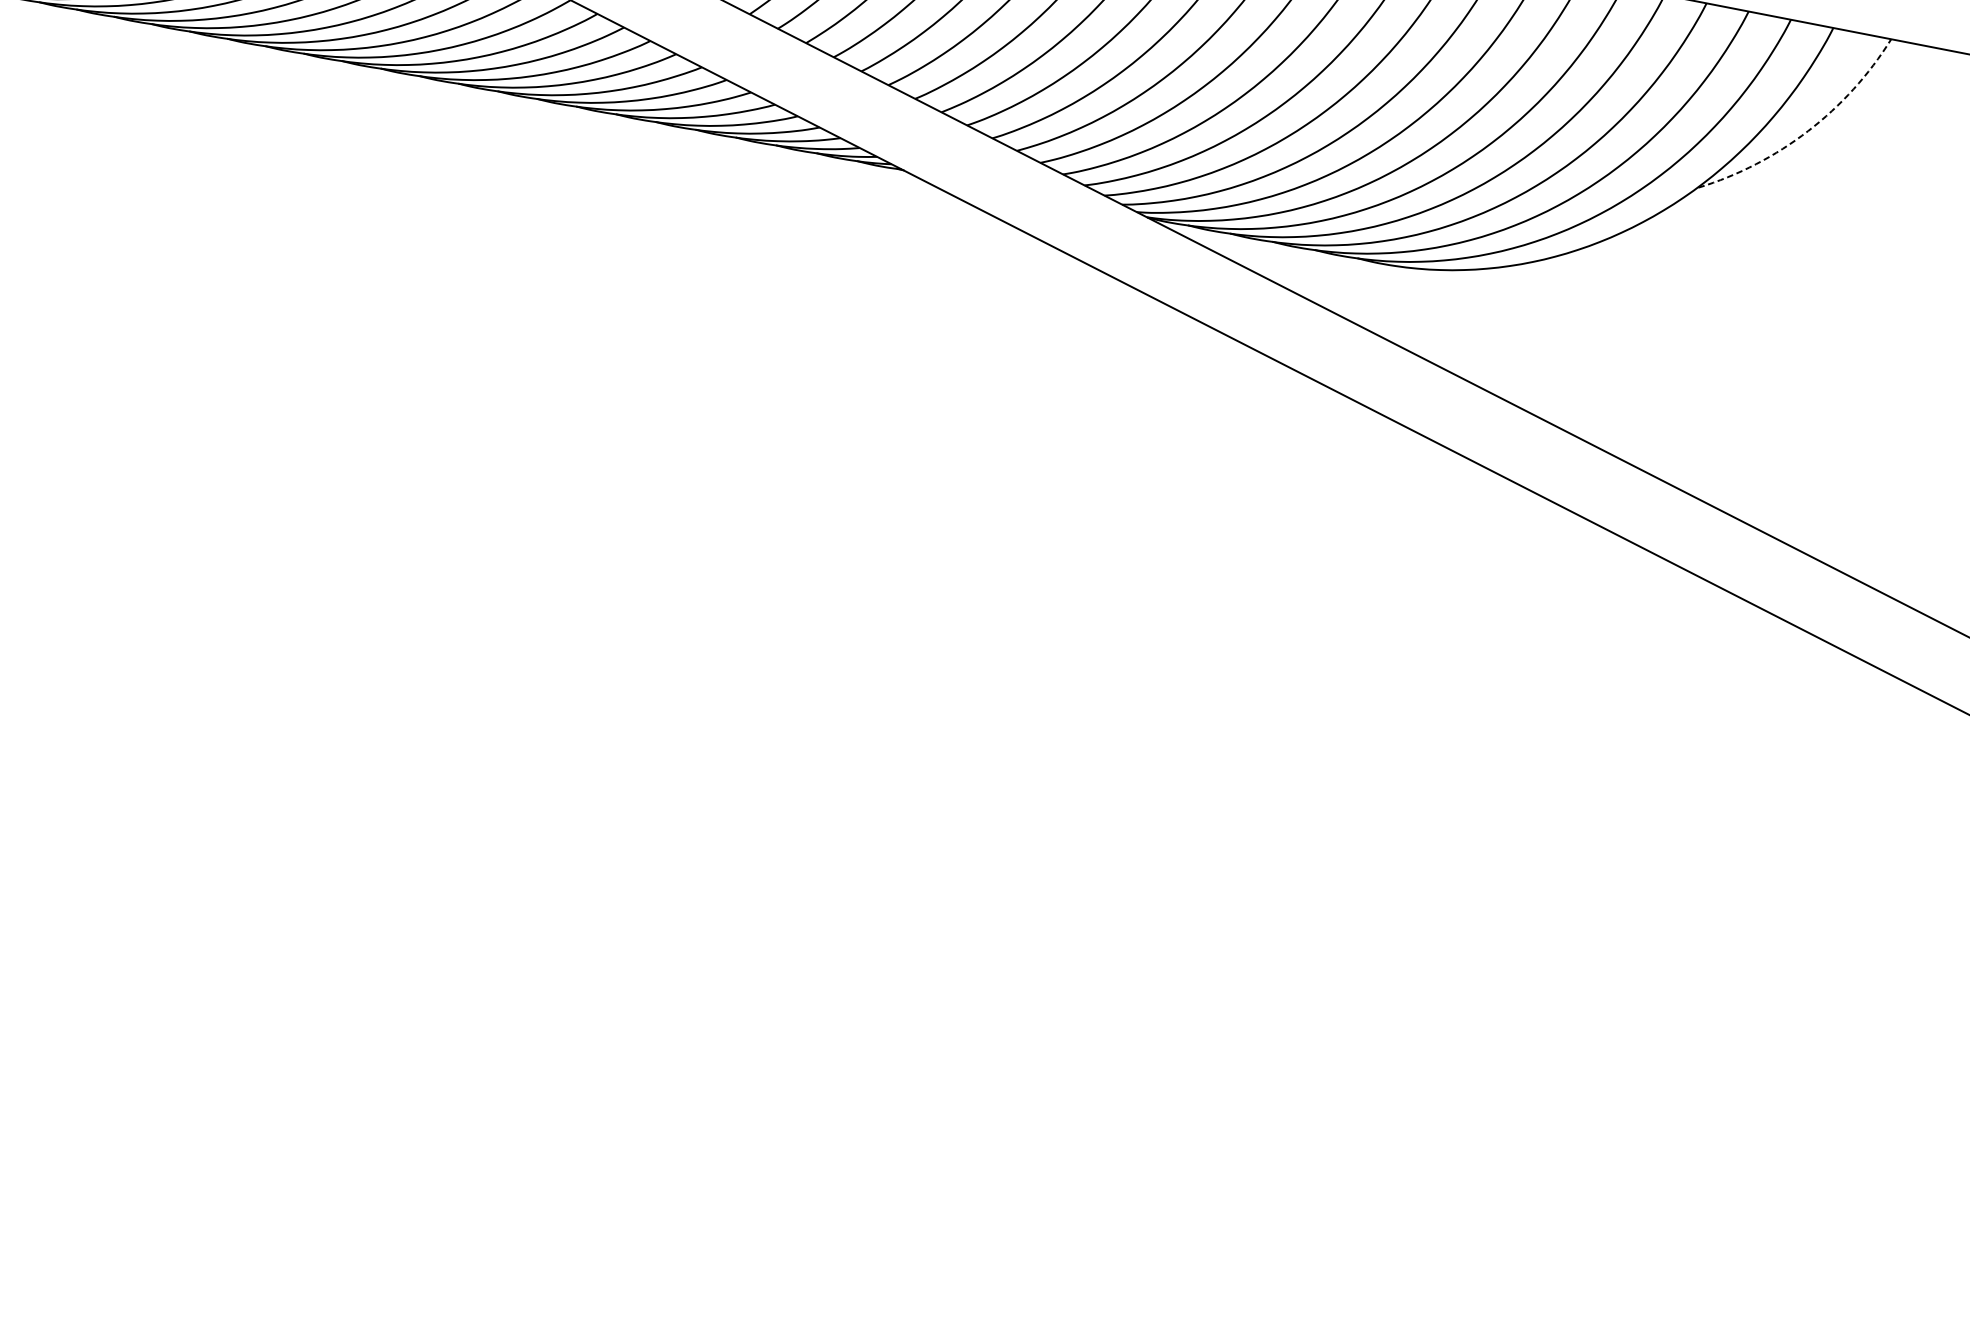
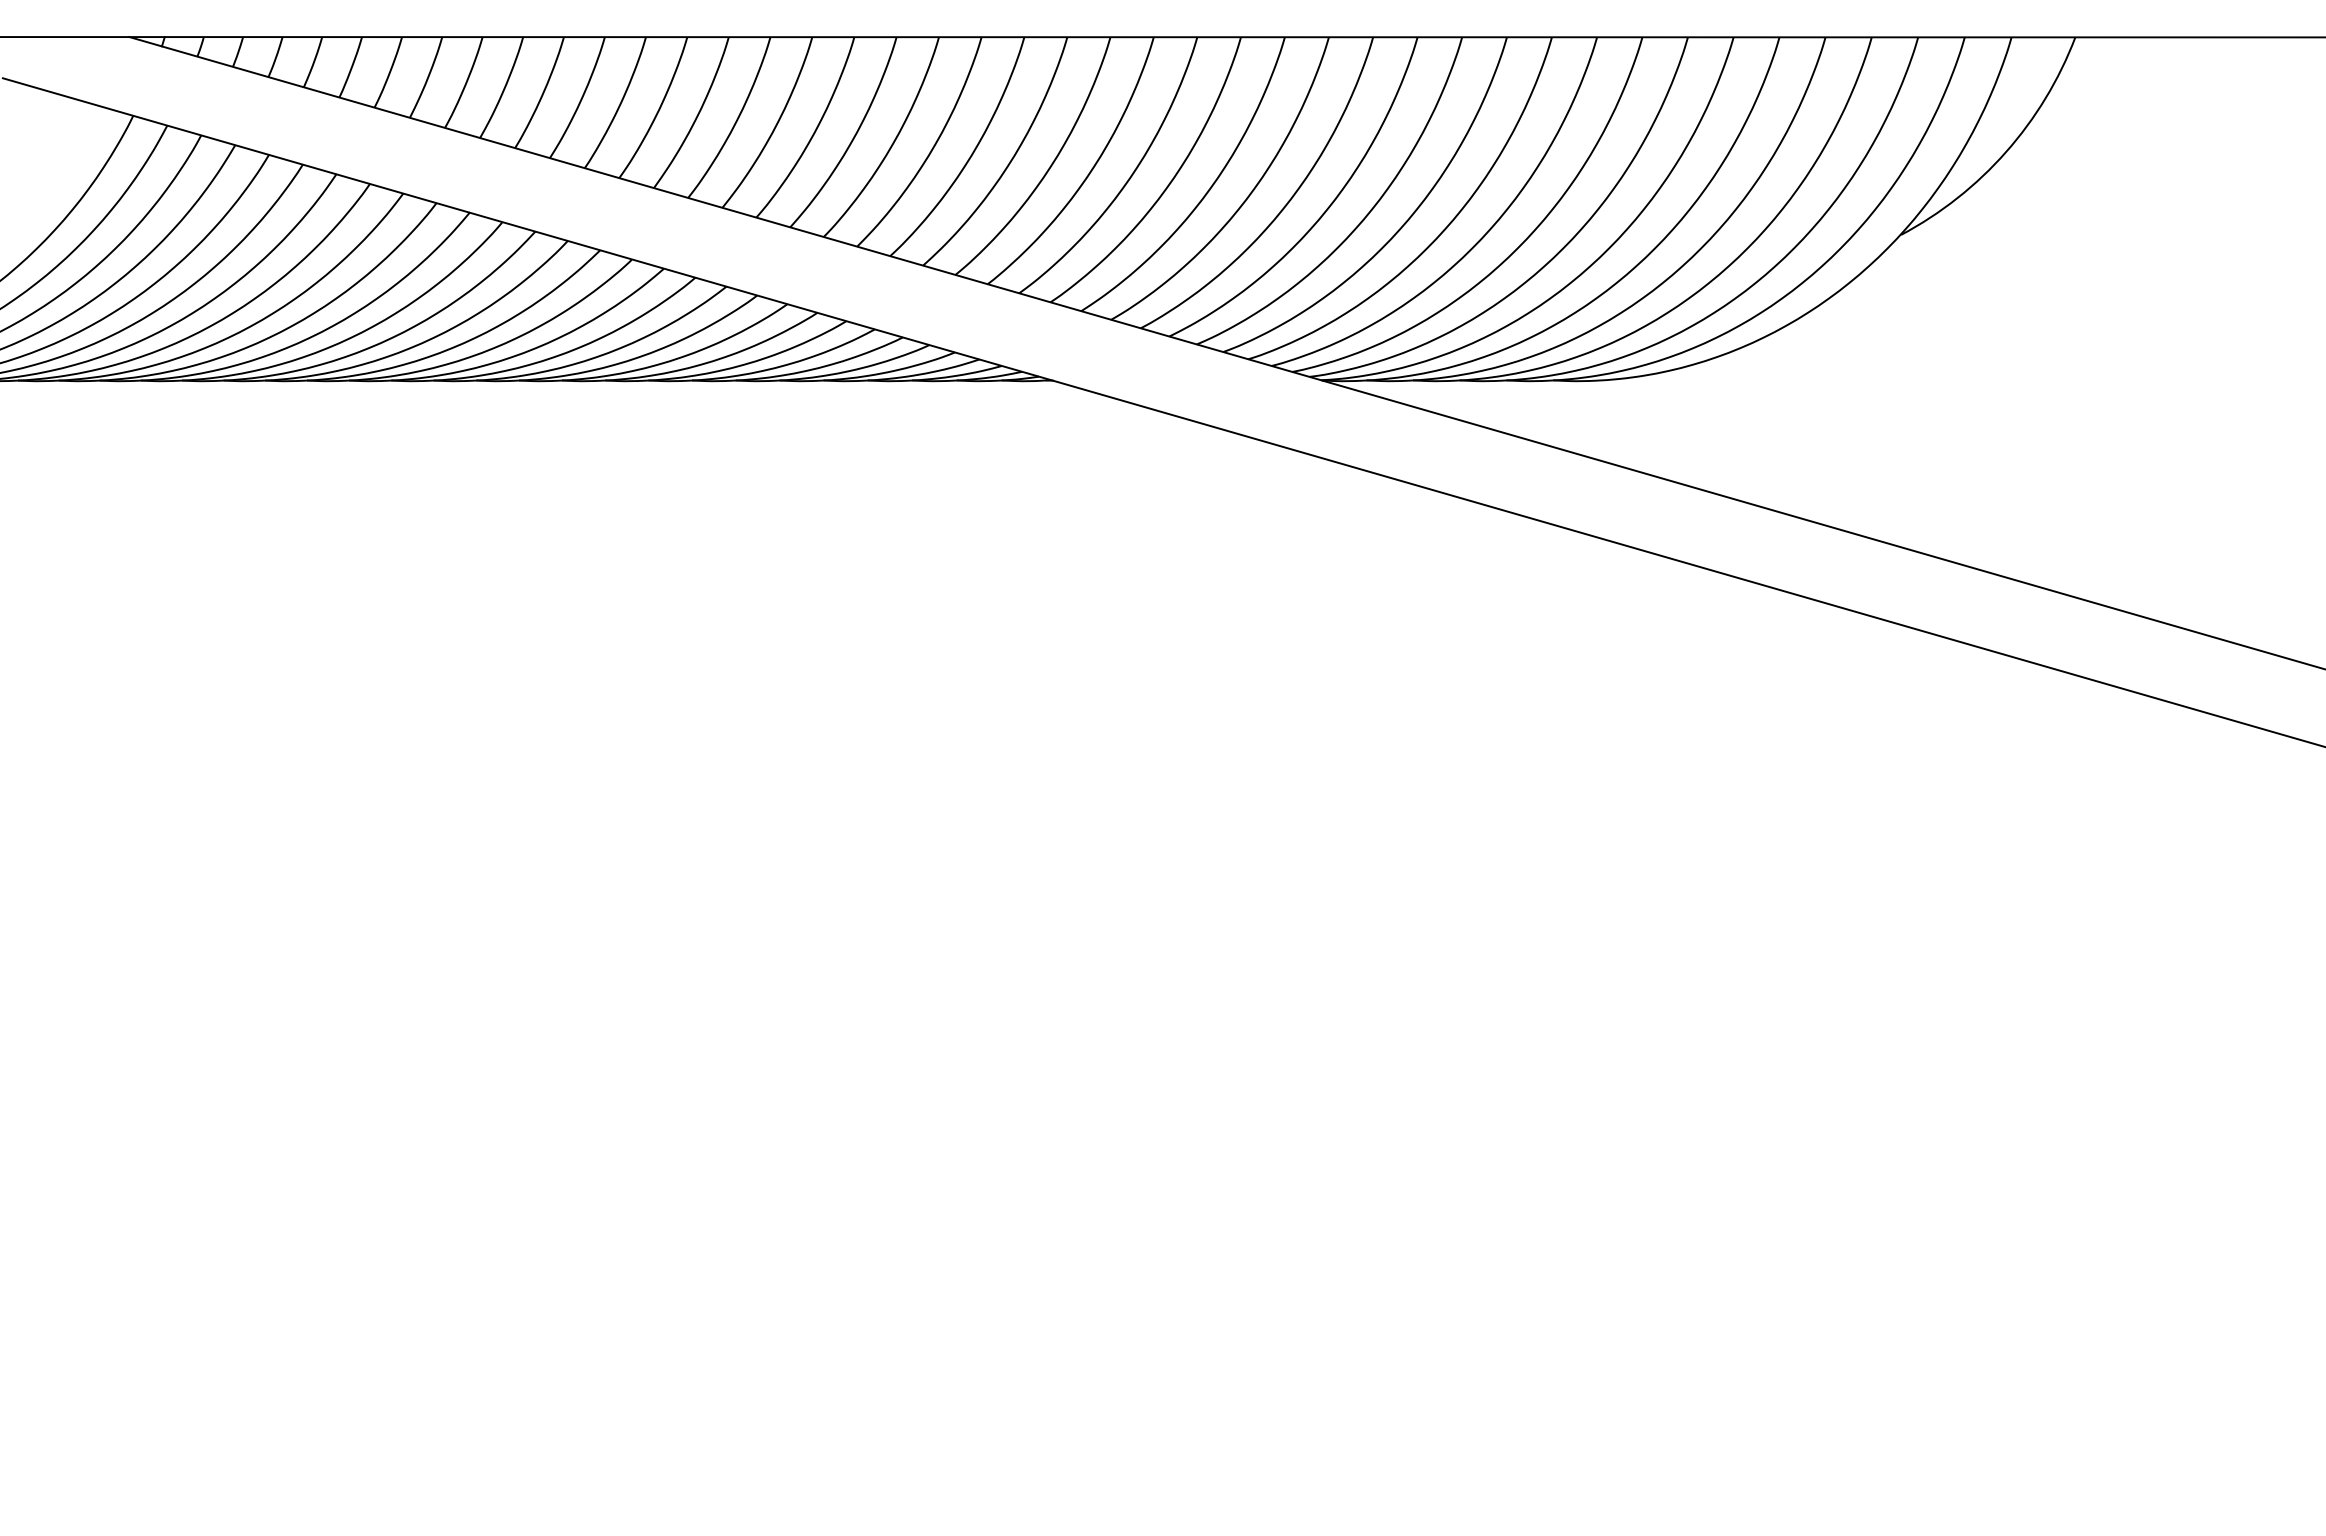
arc: (1808, 131) -> (2006, 152), dashed -> solid

